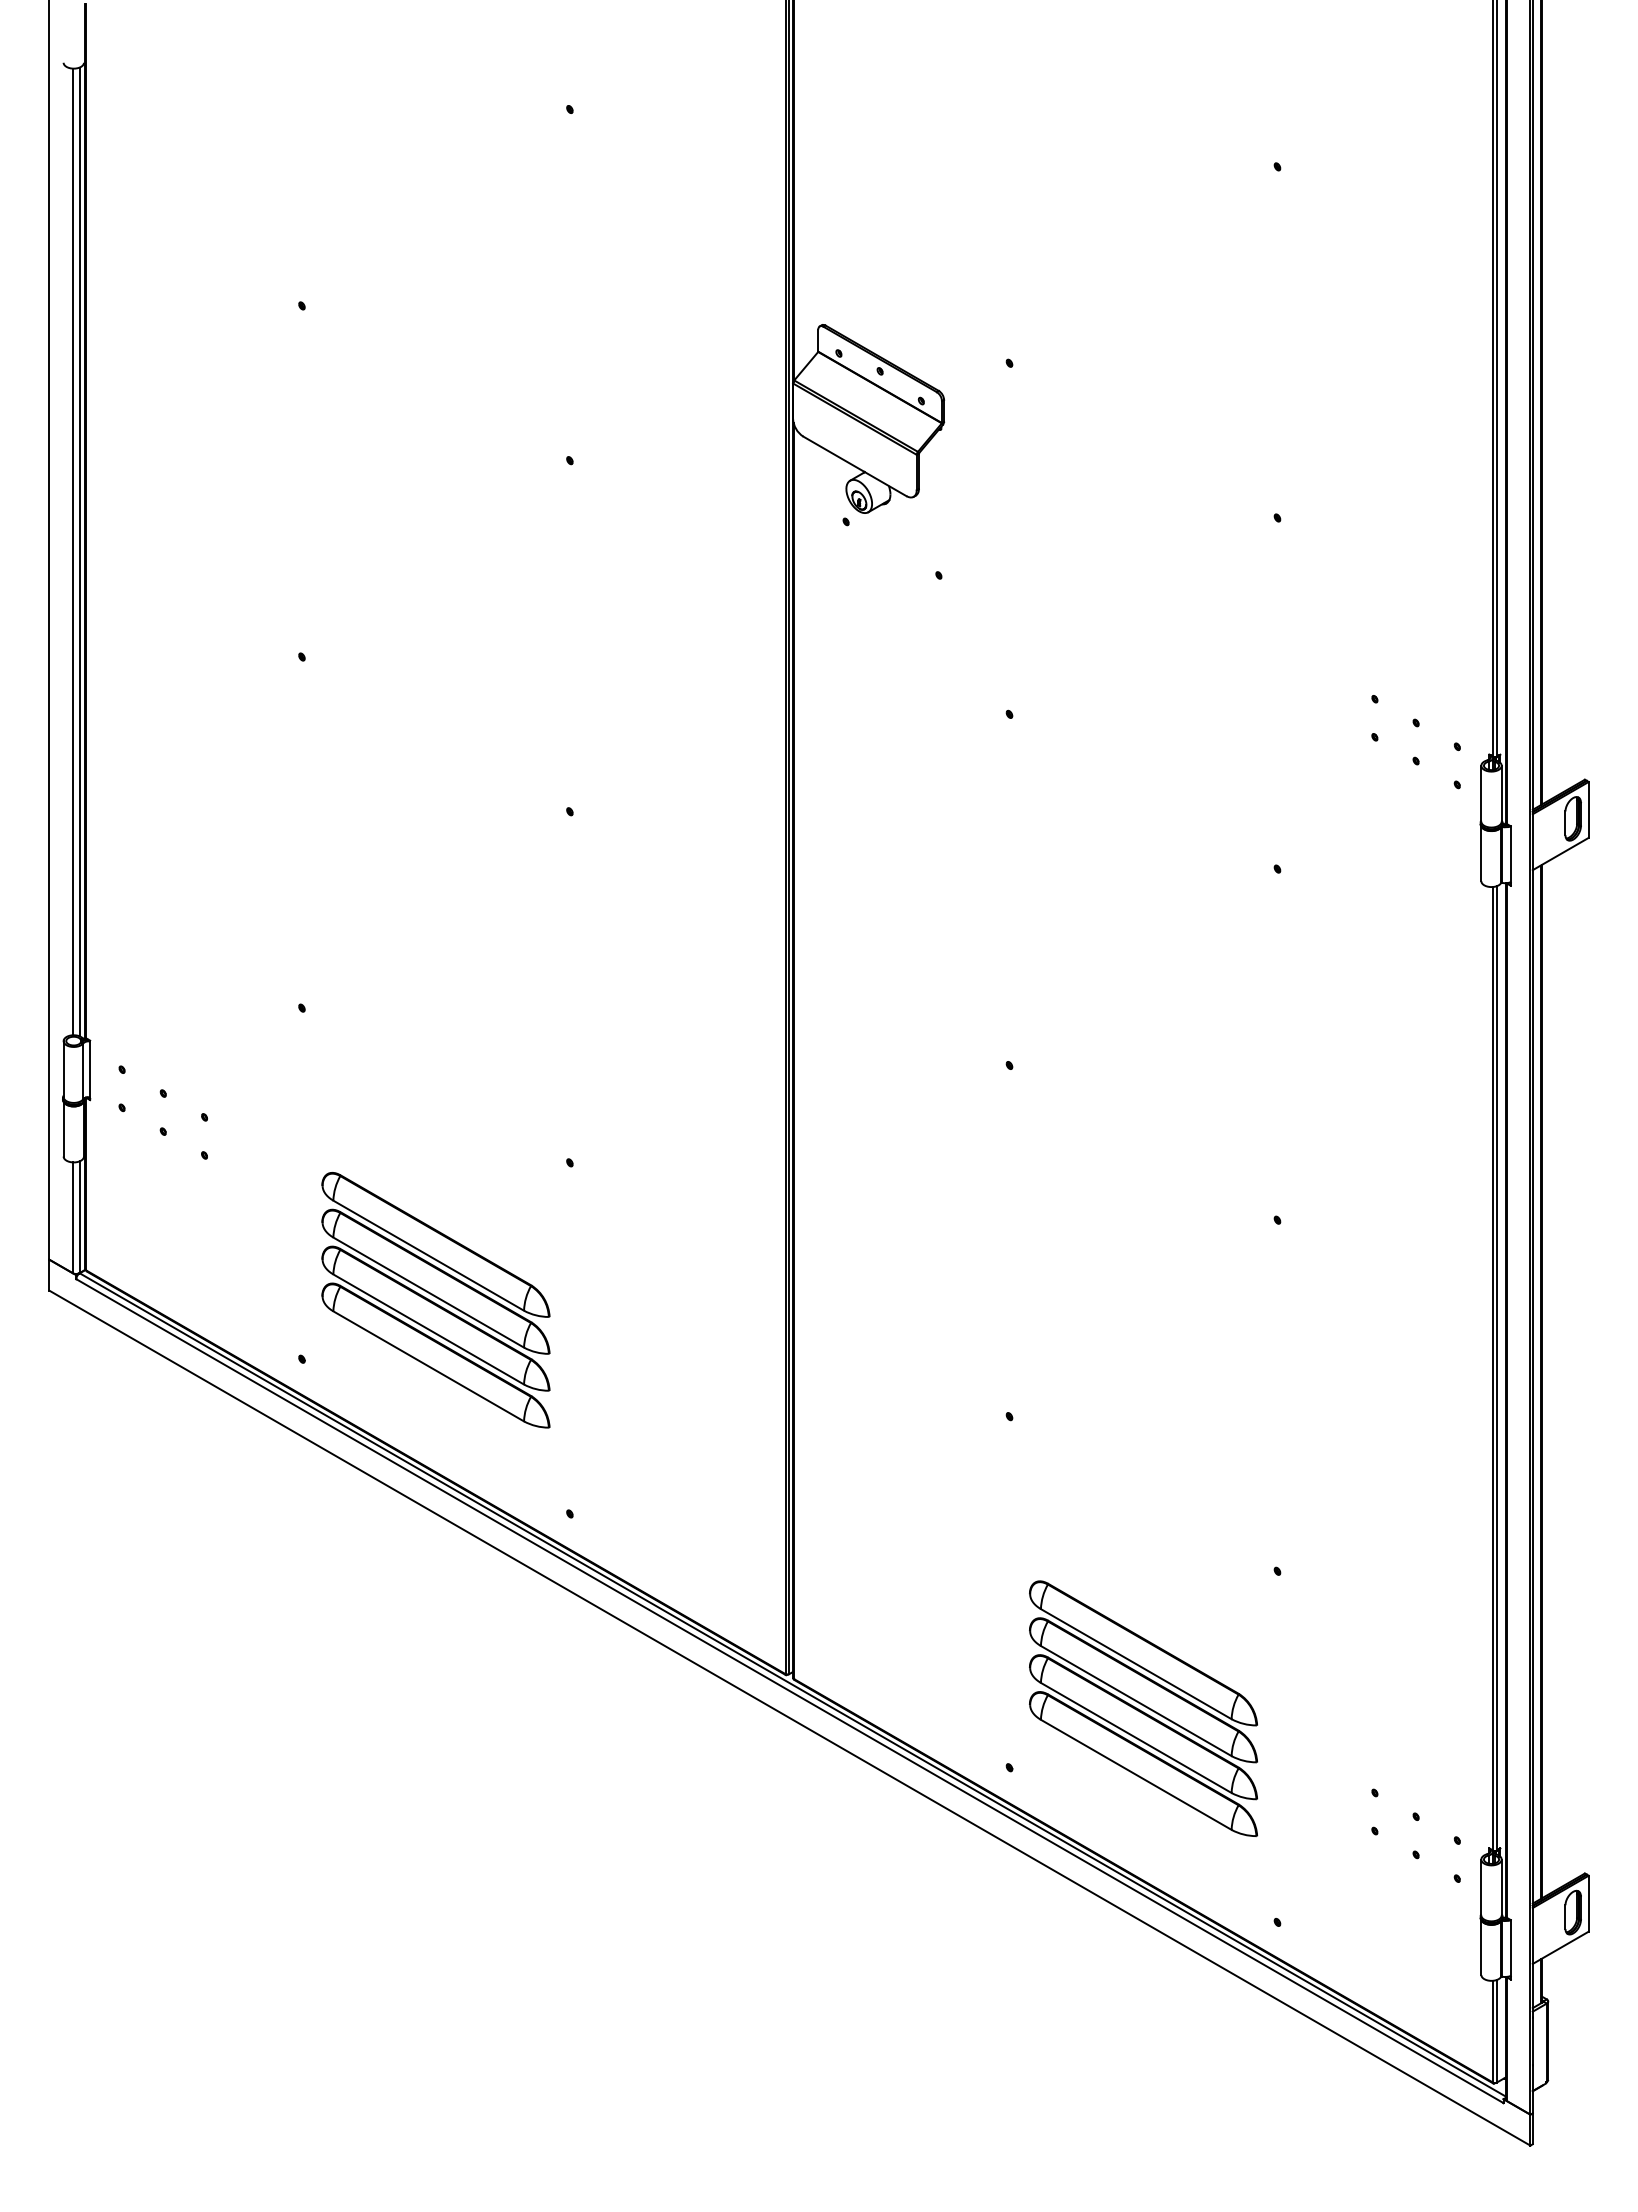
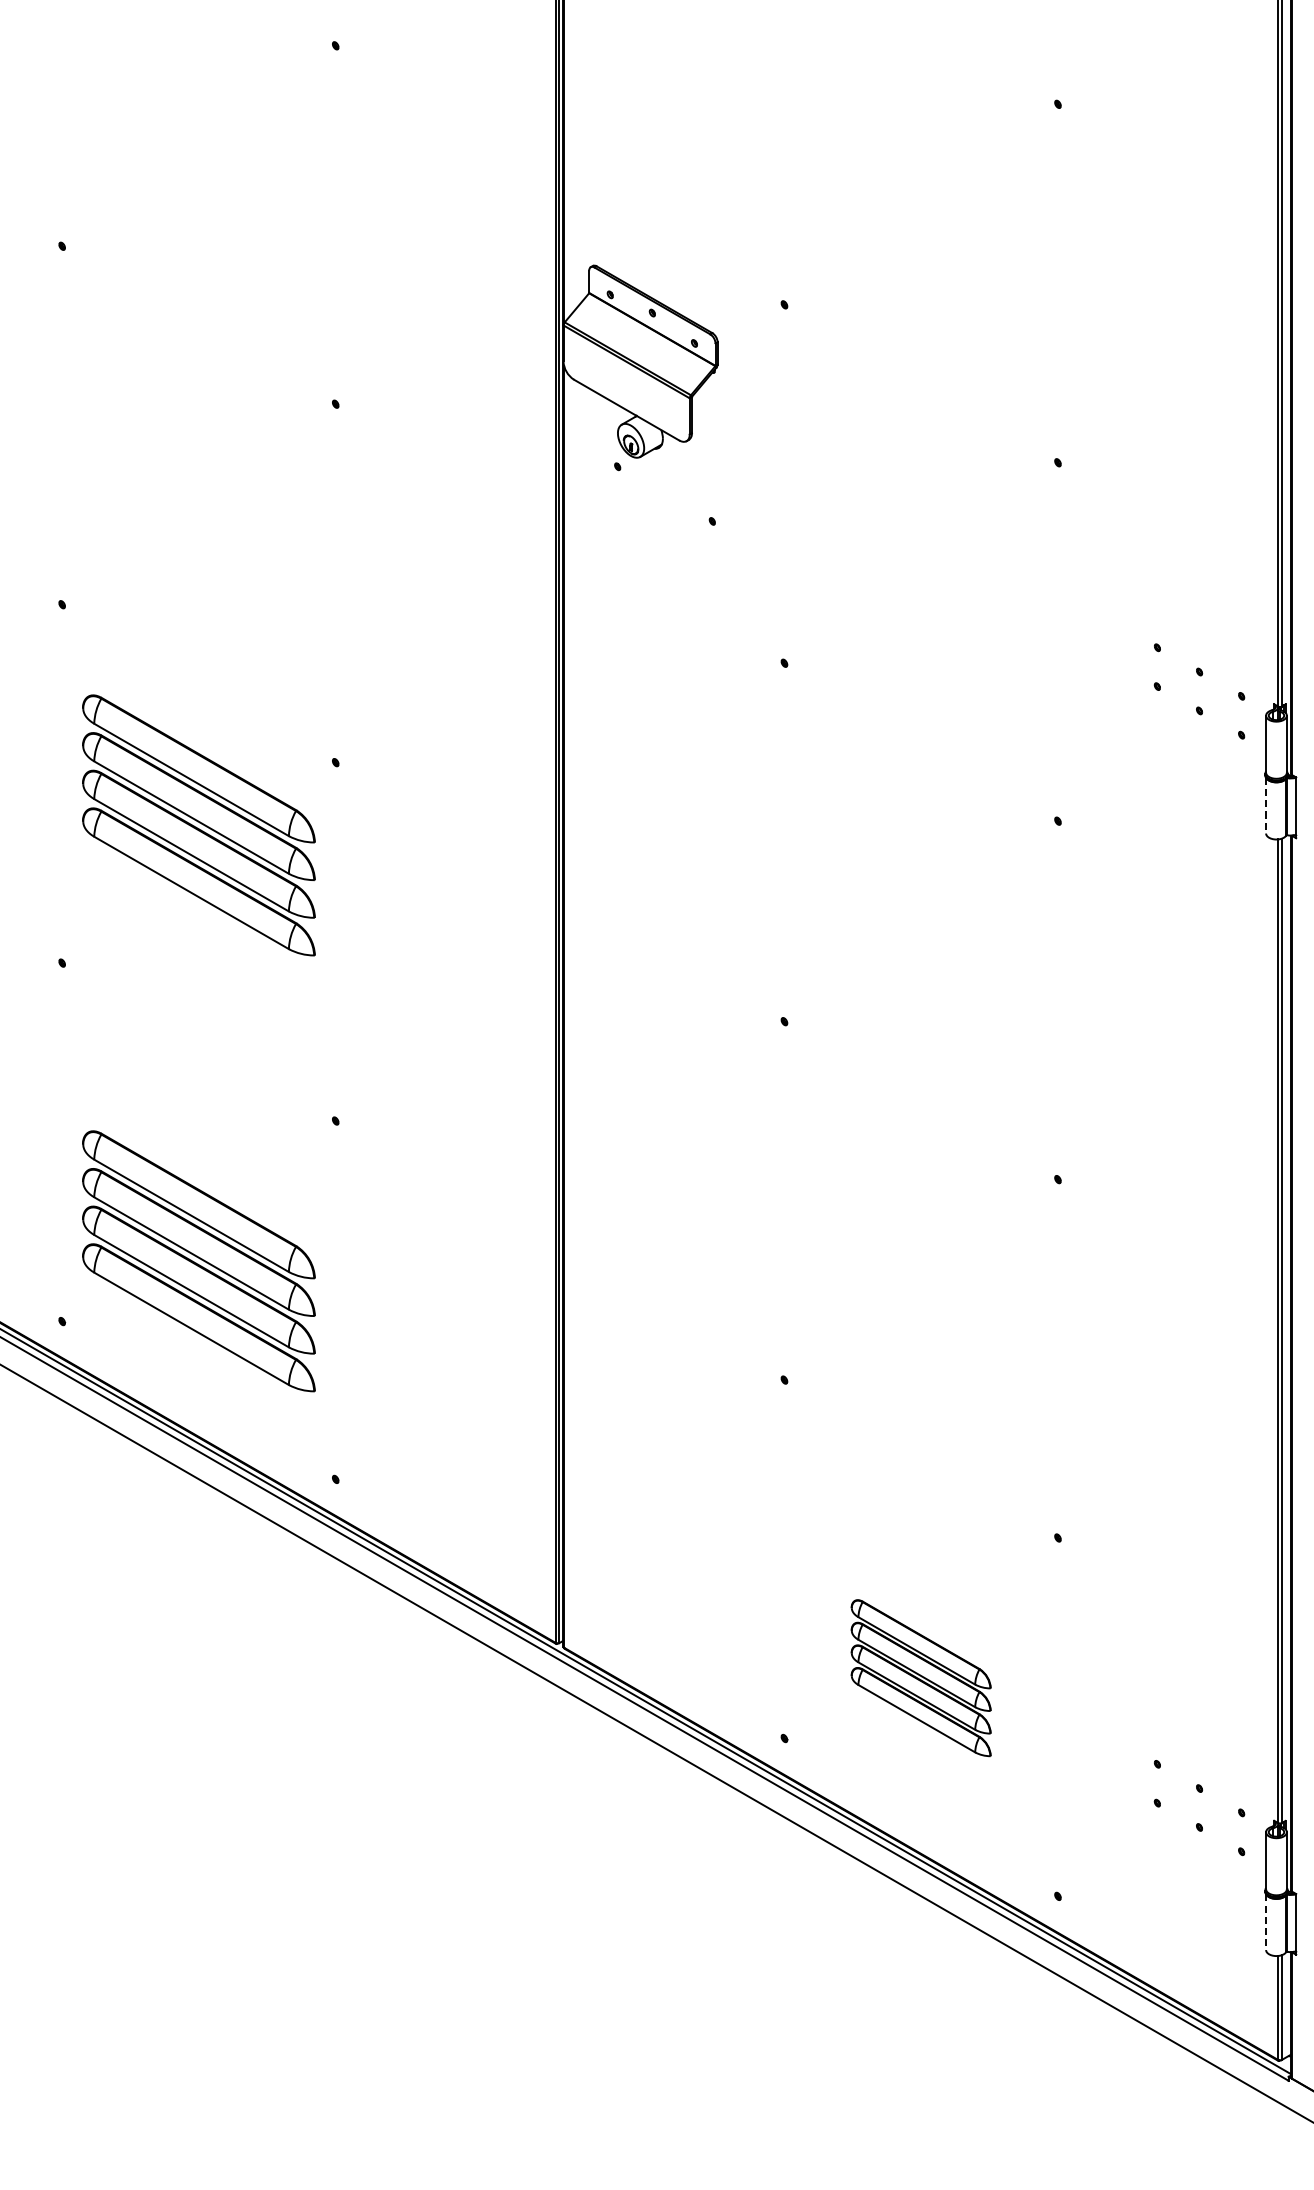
line: (1481, 854) -> (1266, 806), solid -> dashed
part: (435, 873) -> (198, 825), added
part: (1143, 1708) -> (921, 1678), size x0.6
line: (1481, 1948) -> (1266, 1923), solid -> dashed

